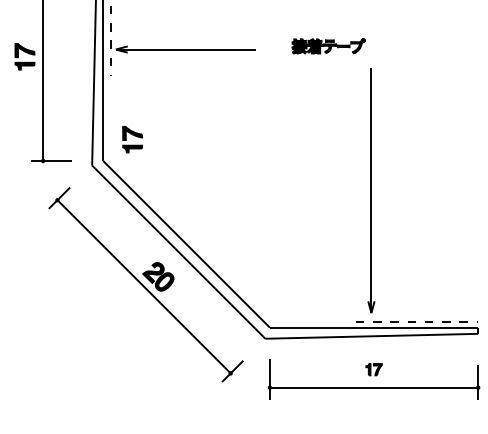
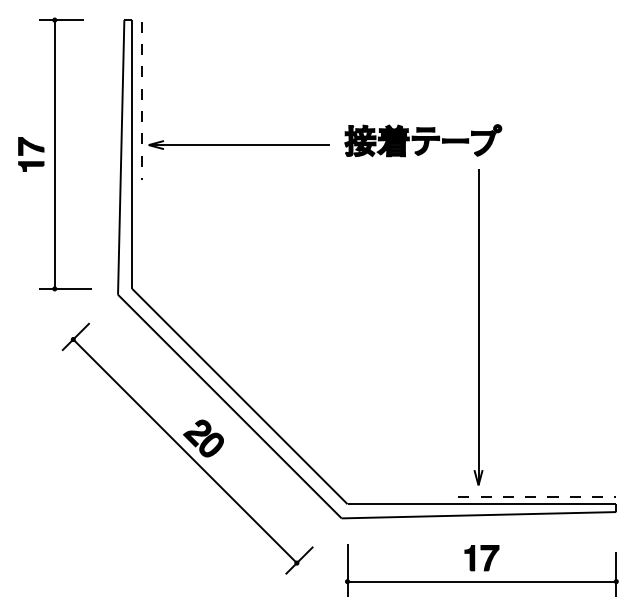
part: (328, 45) -> (423, 140), size x1.67
part: (132, 139) -> (170, 261), removed
part: (373, 369) -> (481, 558), size x1.67

